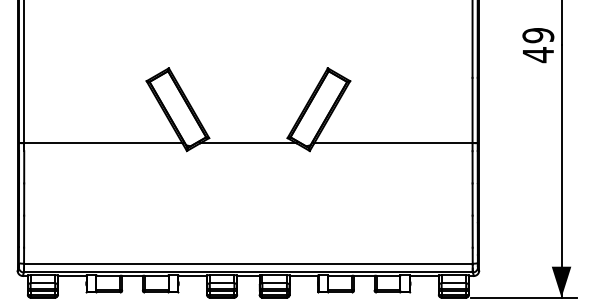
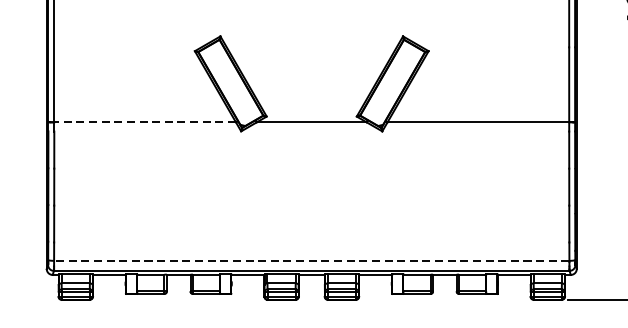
line: (102, 143) -> (144, 122), solid -> dashed
line: (247, 263) -> (310, 260), solid -> dashed

